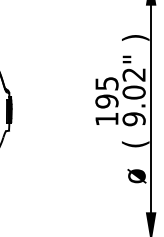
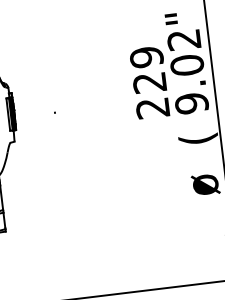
text: (106, 100) -> (148, 81), 195 -> 229

